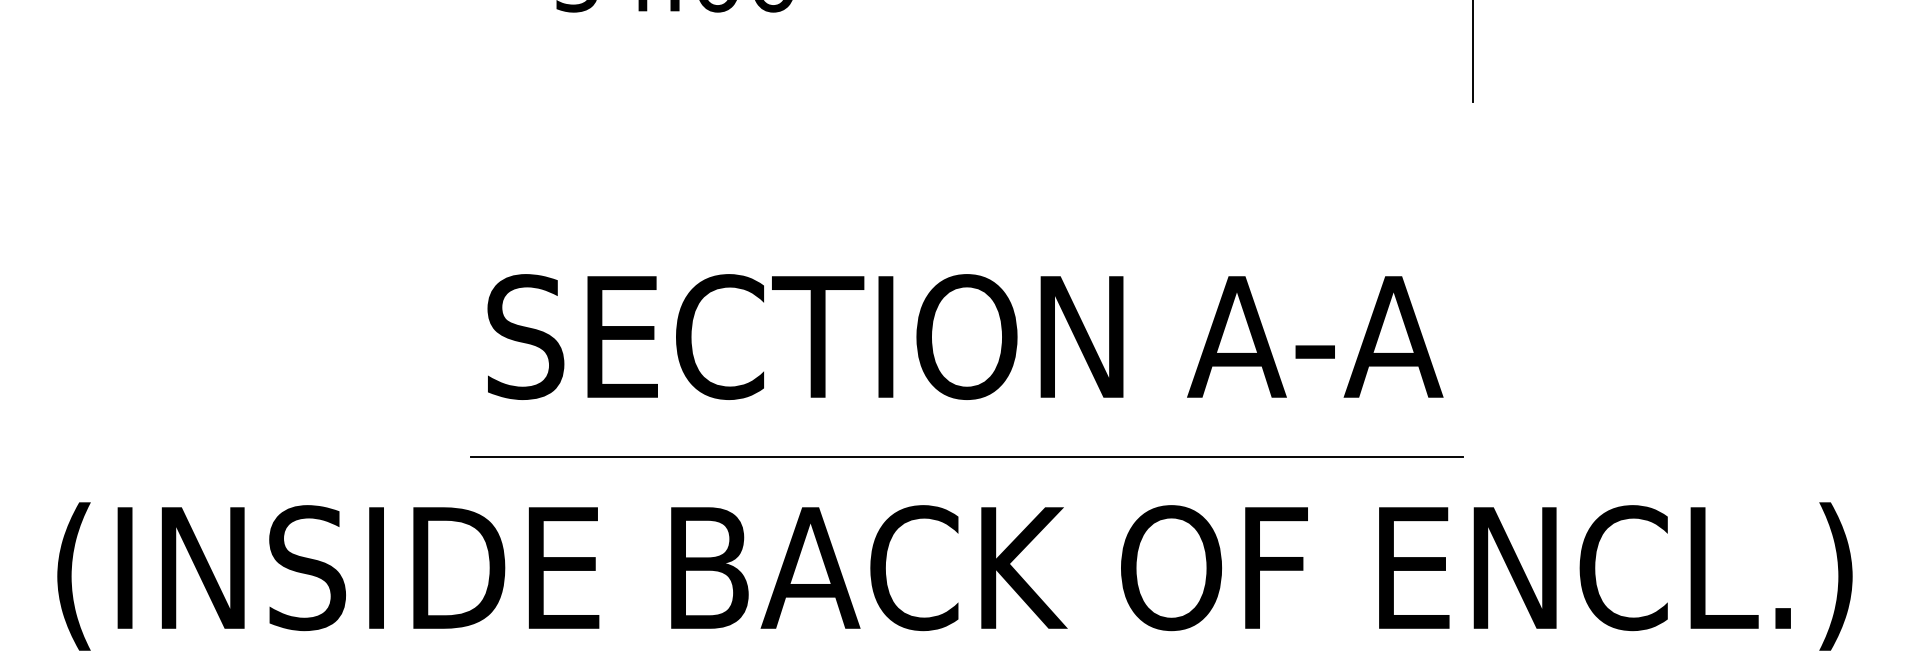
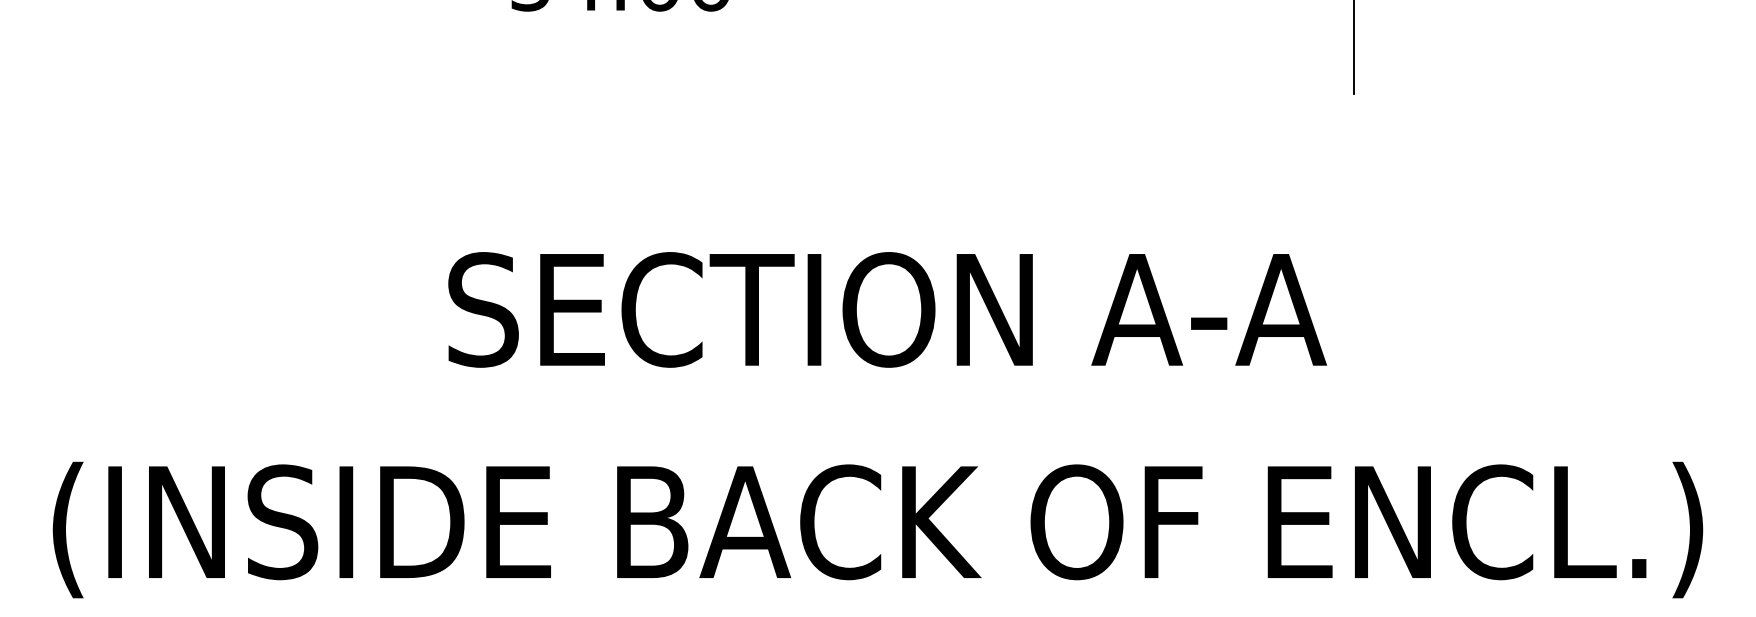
line: (967, 457) -> (889, 420), removed

